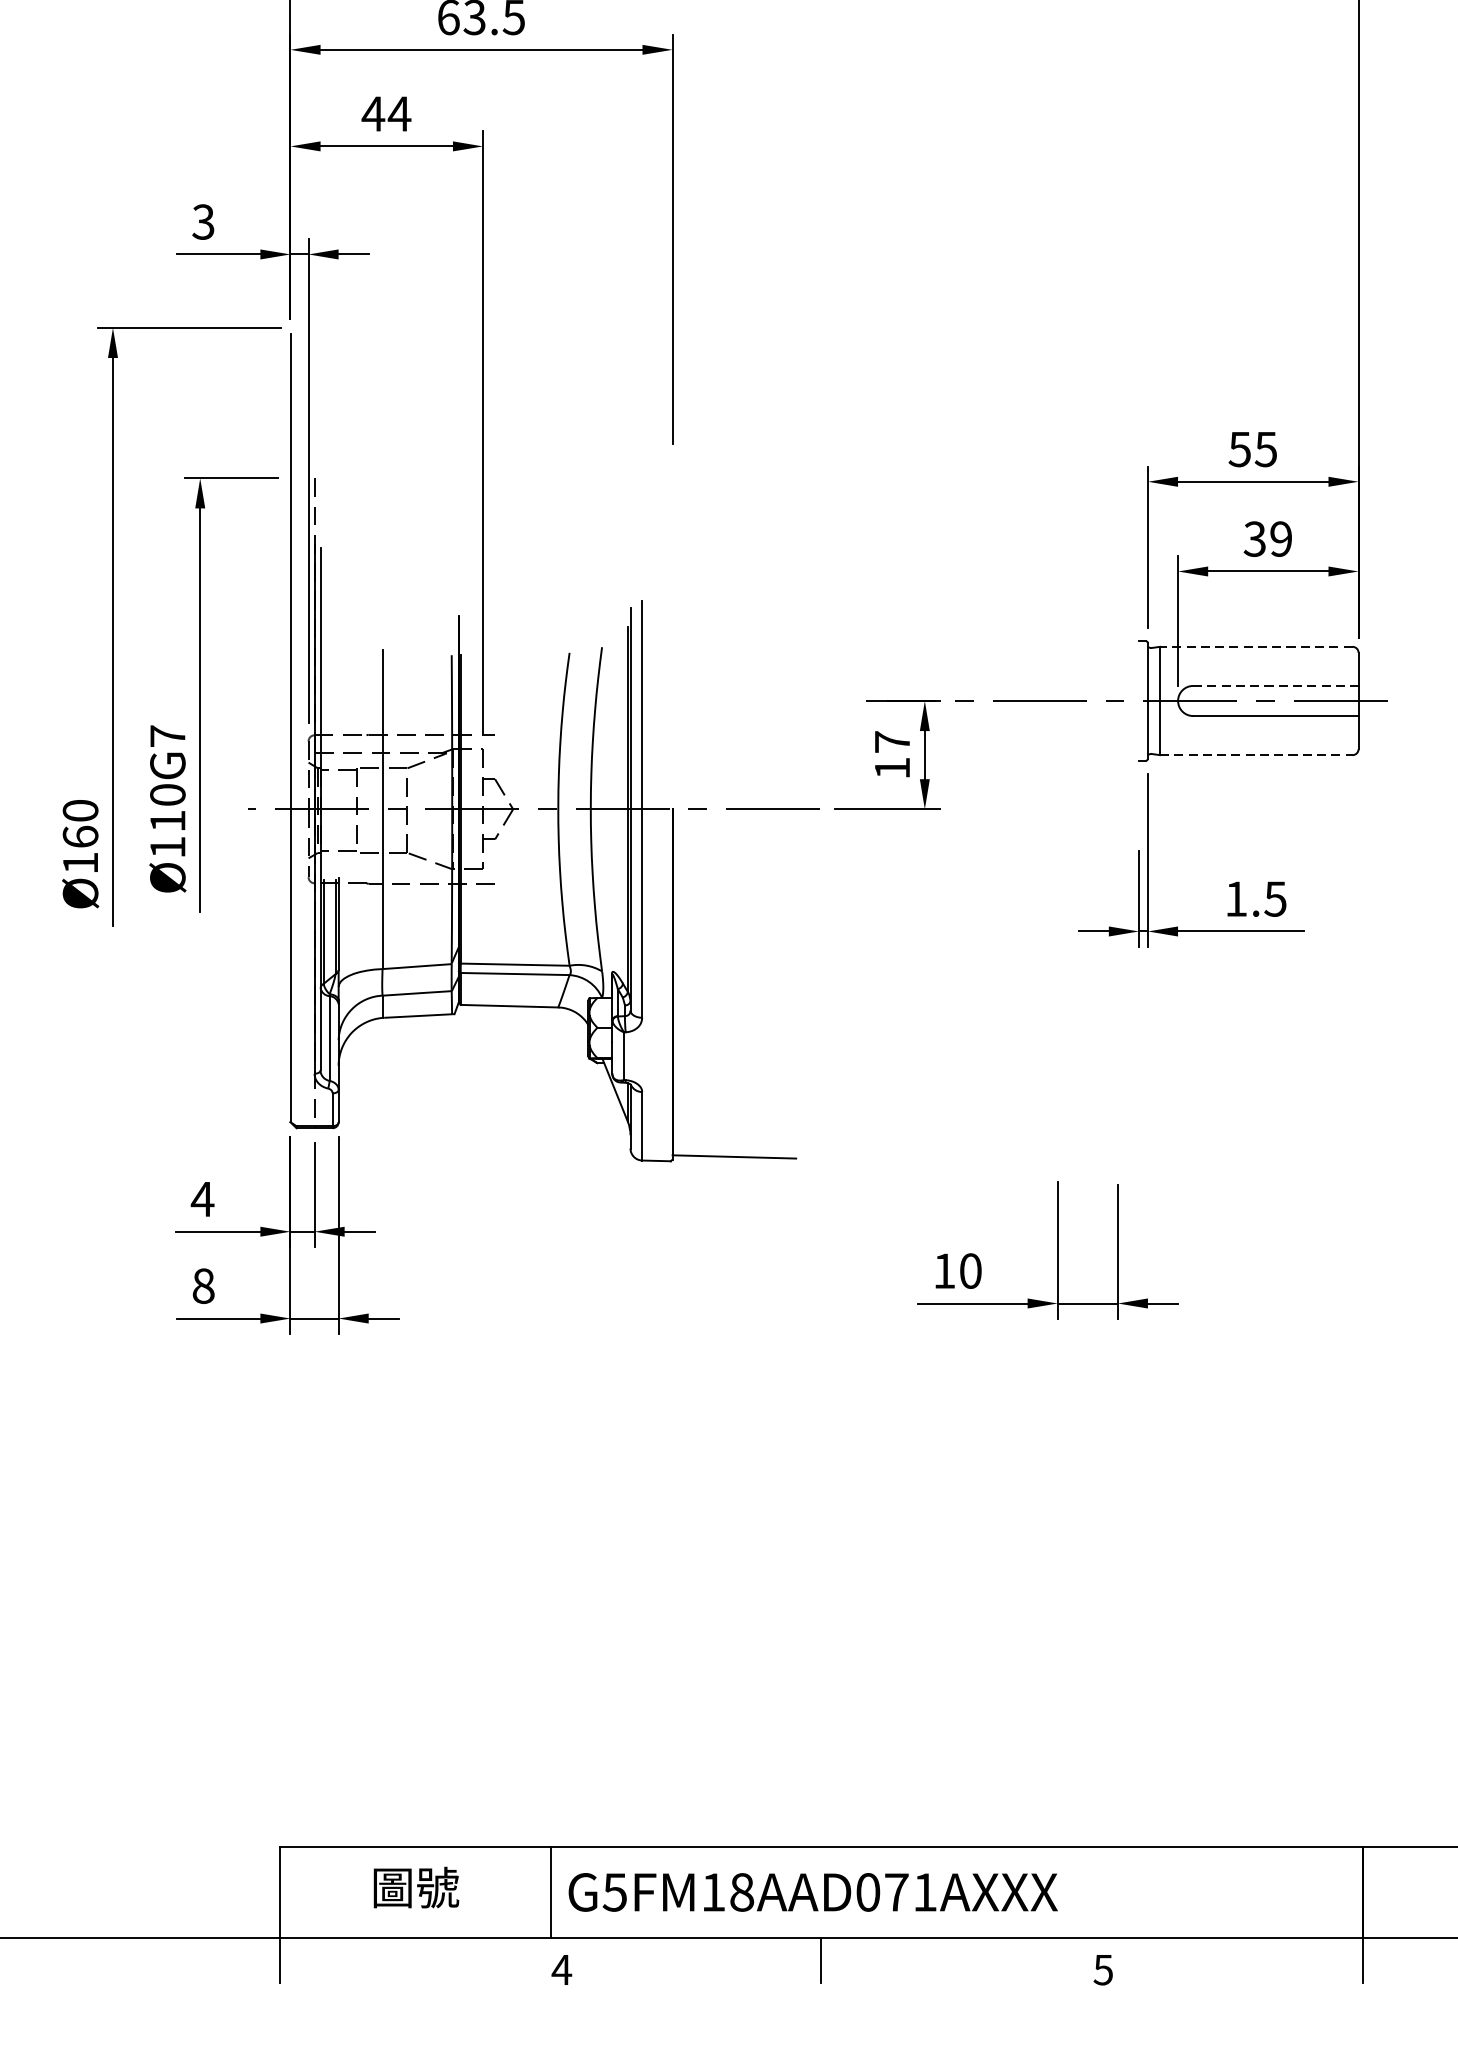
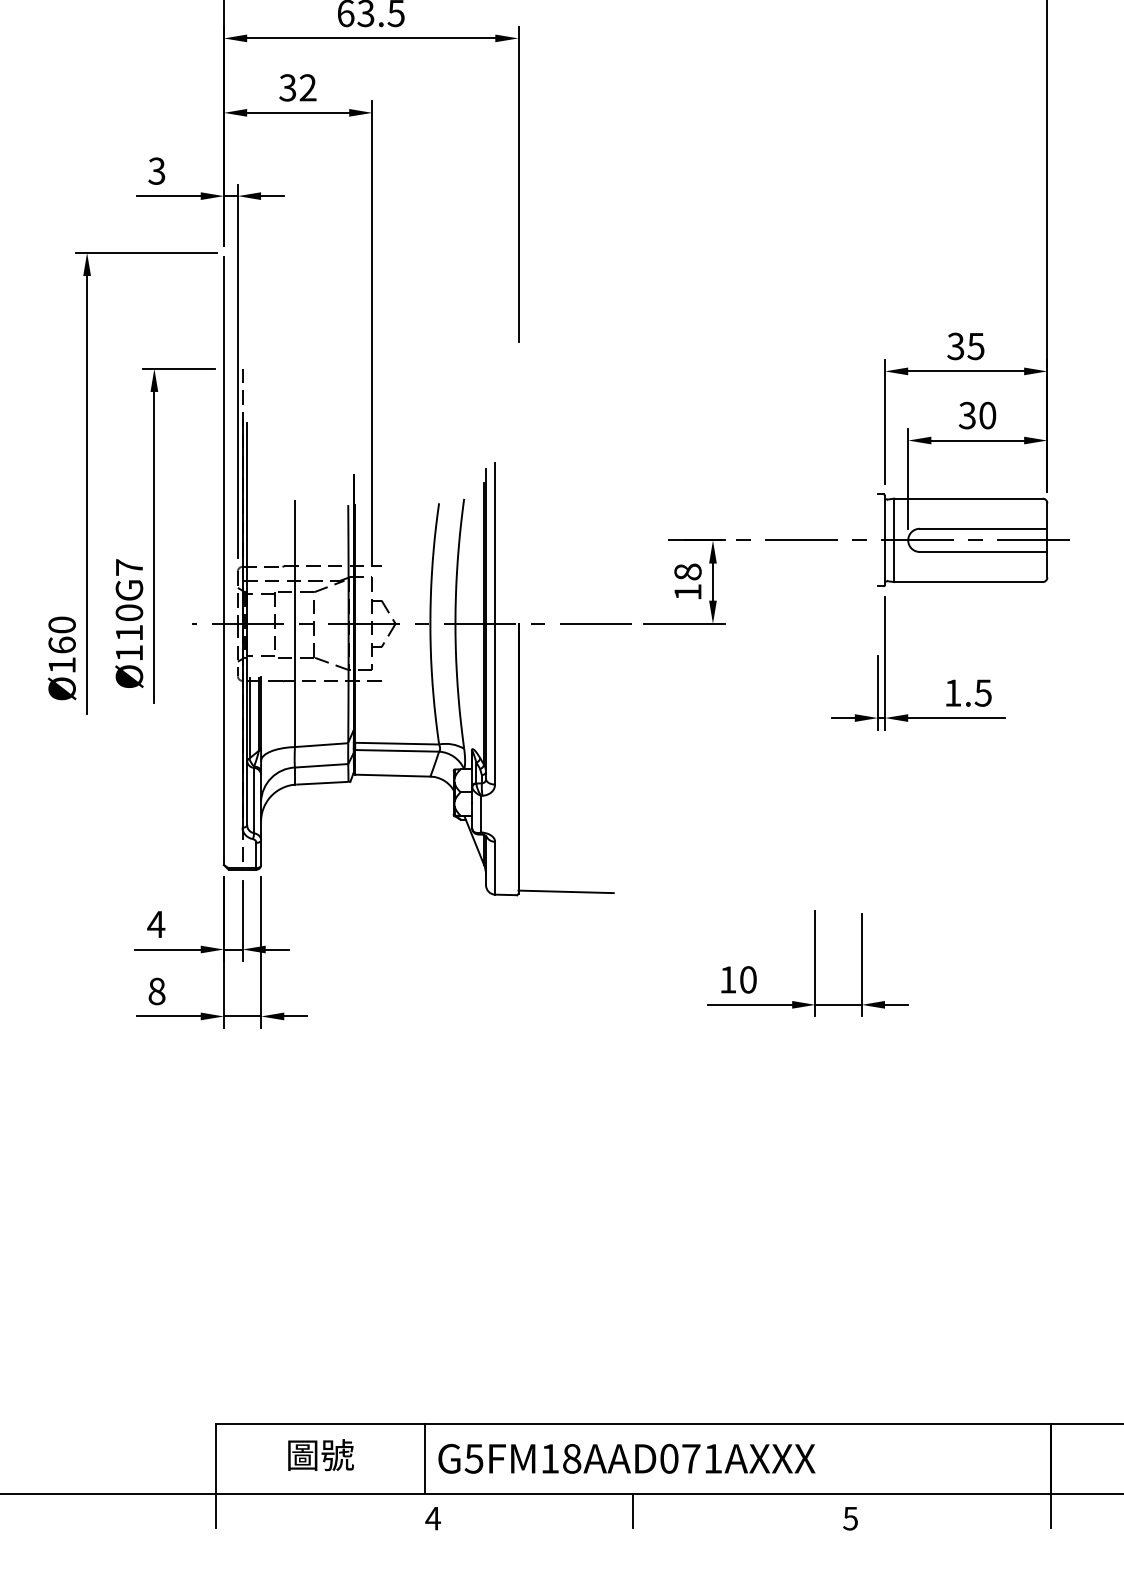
text: (385, 113) -> (297, 87), 44 -> 32
text: (1239, 448) -> (955, 345), 55 -> 35
text: (1280, 538) -> (987, 415), 39 -> 30
line: (1256, 646) -> (968, 498), dashed -> solid
line: (1275, 685) -> (983, 528), dashed -> solid
text: (891, 741) -> (687, 571), 17 -> 18
line: (1257, 755) -> (969, 582), dashed -> solid

